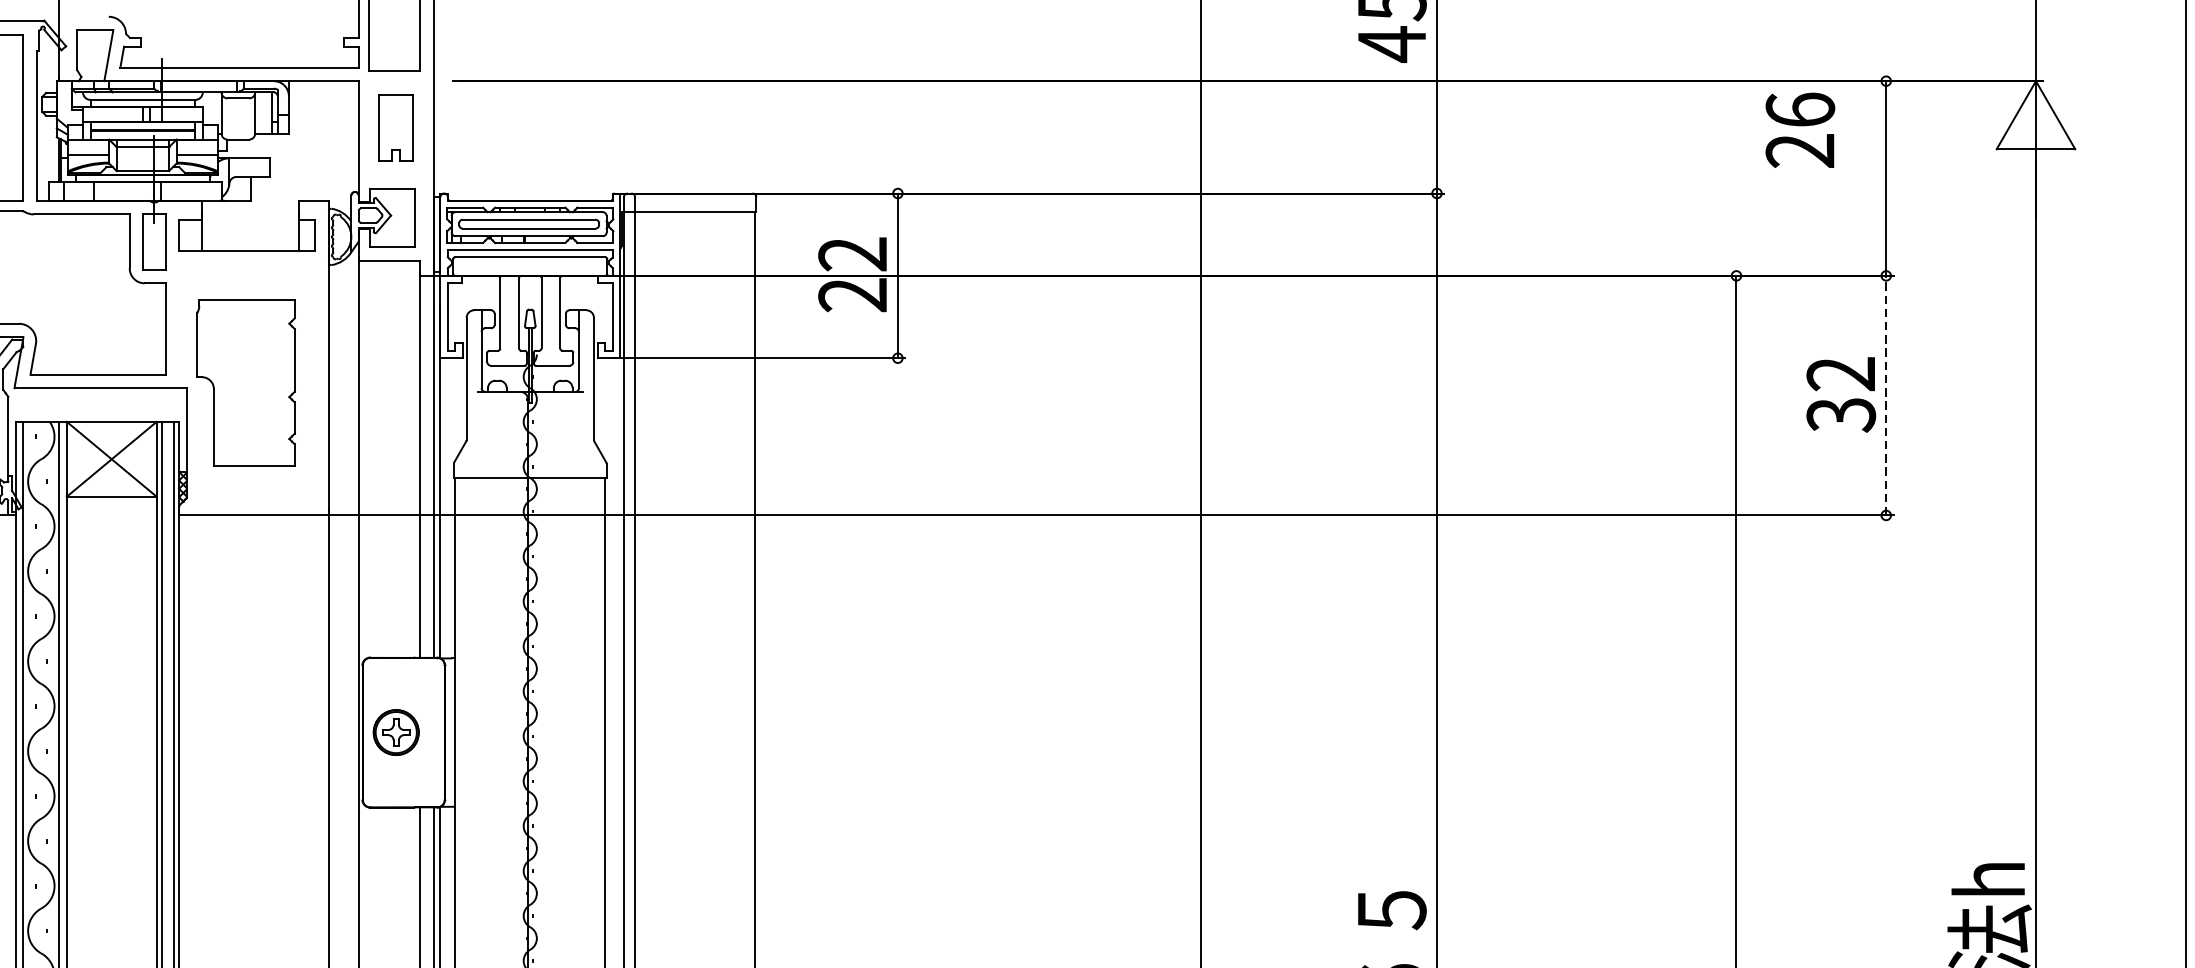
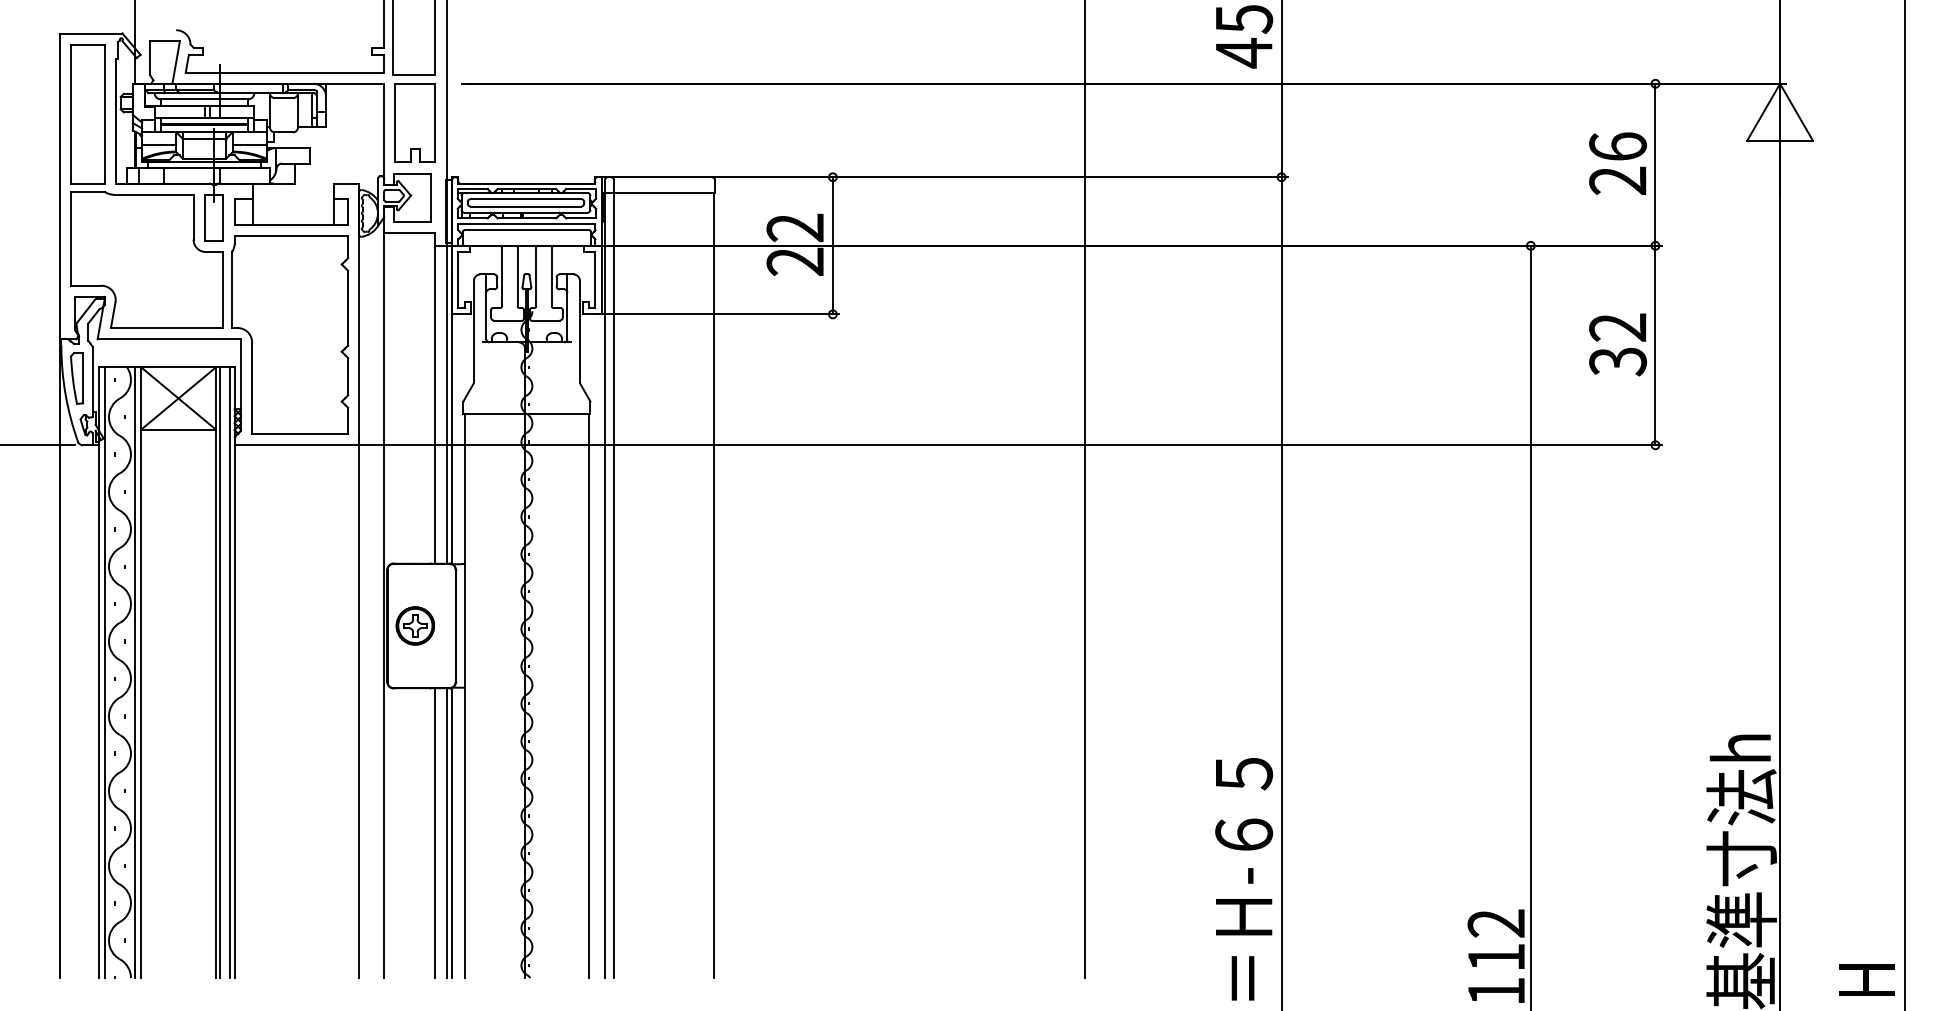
part: (395, 127) -> (414, 122), size x1.43
text: (1799, 130) -> (1617, 163), moved
part: (246, 382) -> (290, 334), size x1.43
line: (1886, 395) -> (1655, 345), dashed -> solid

